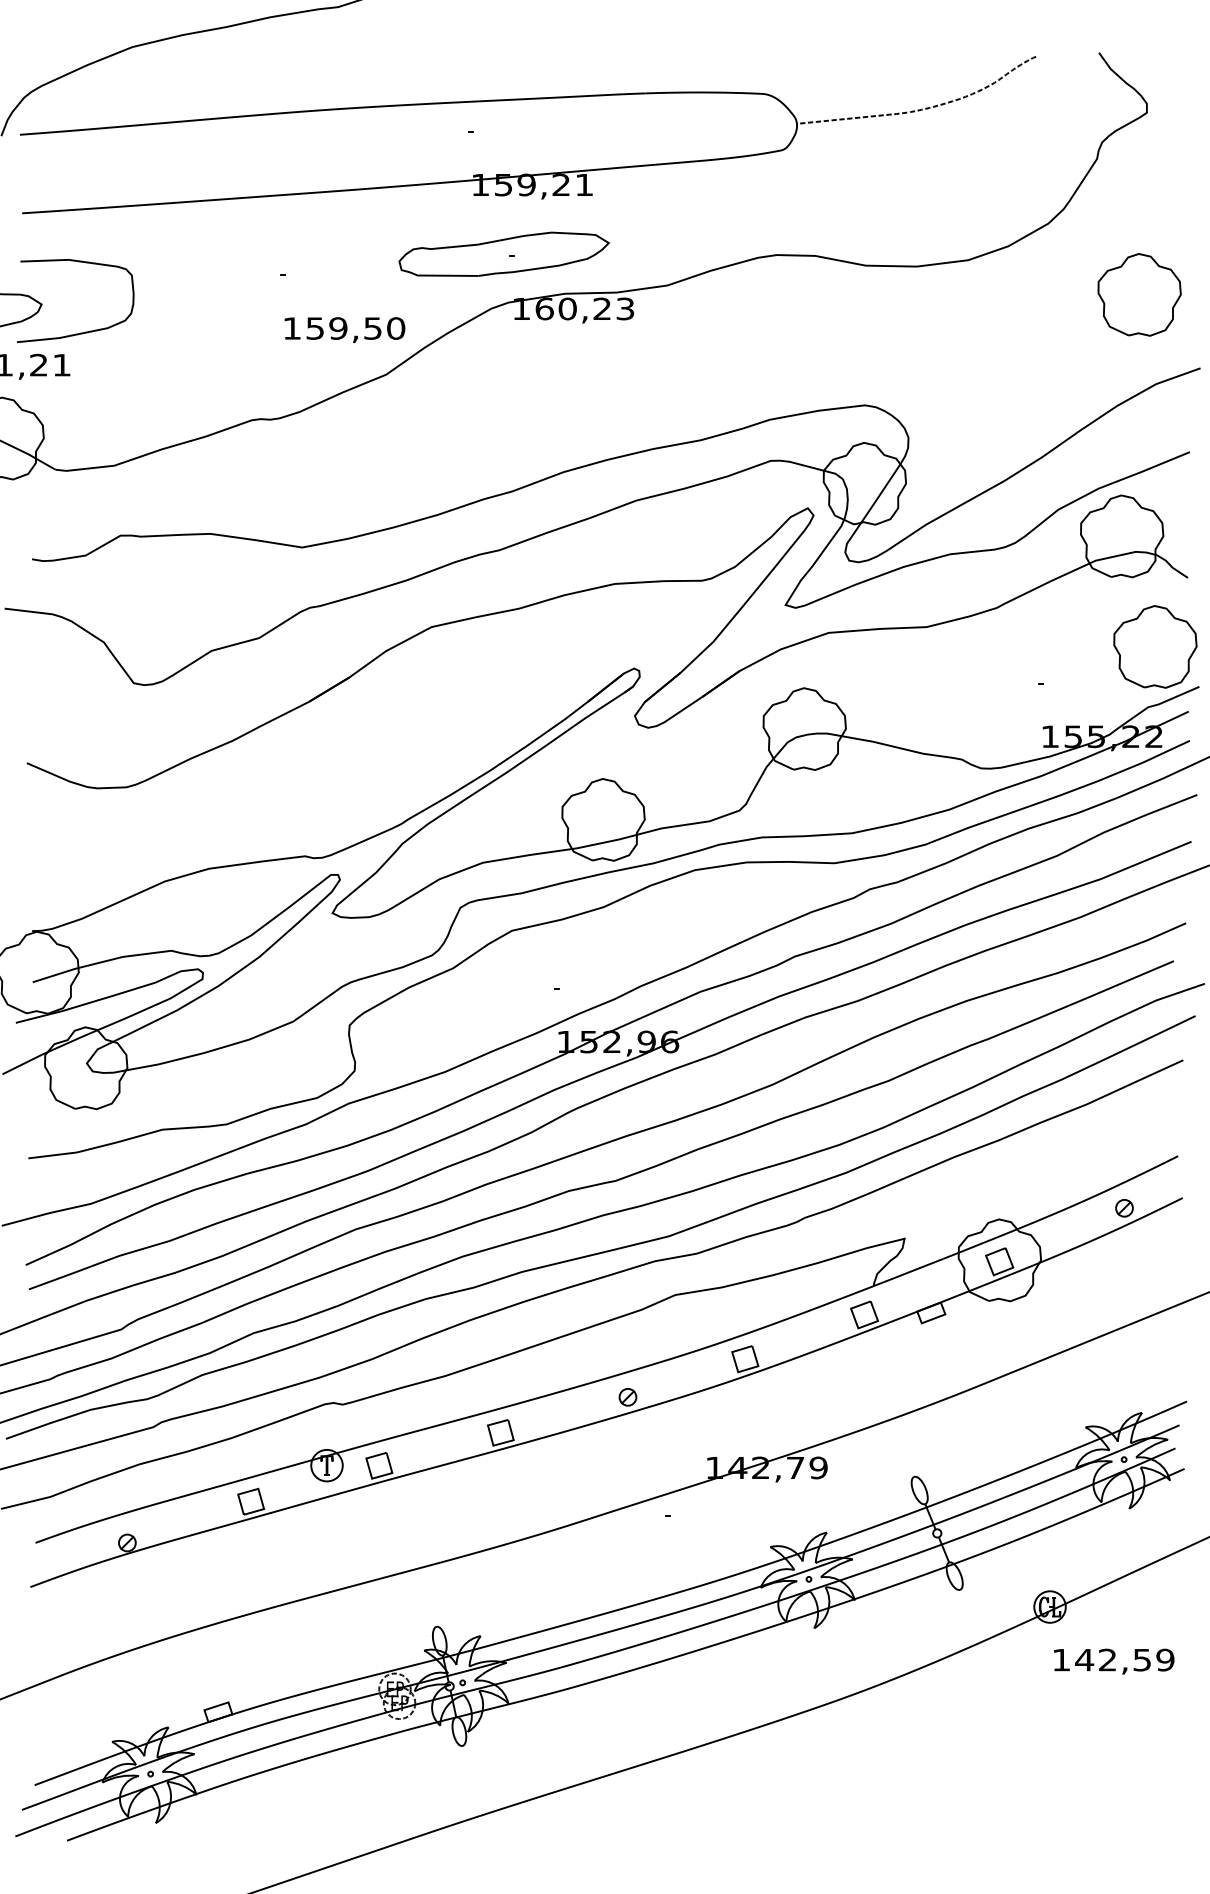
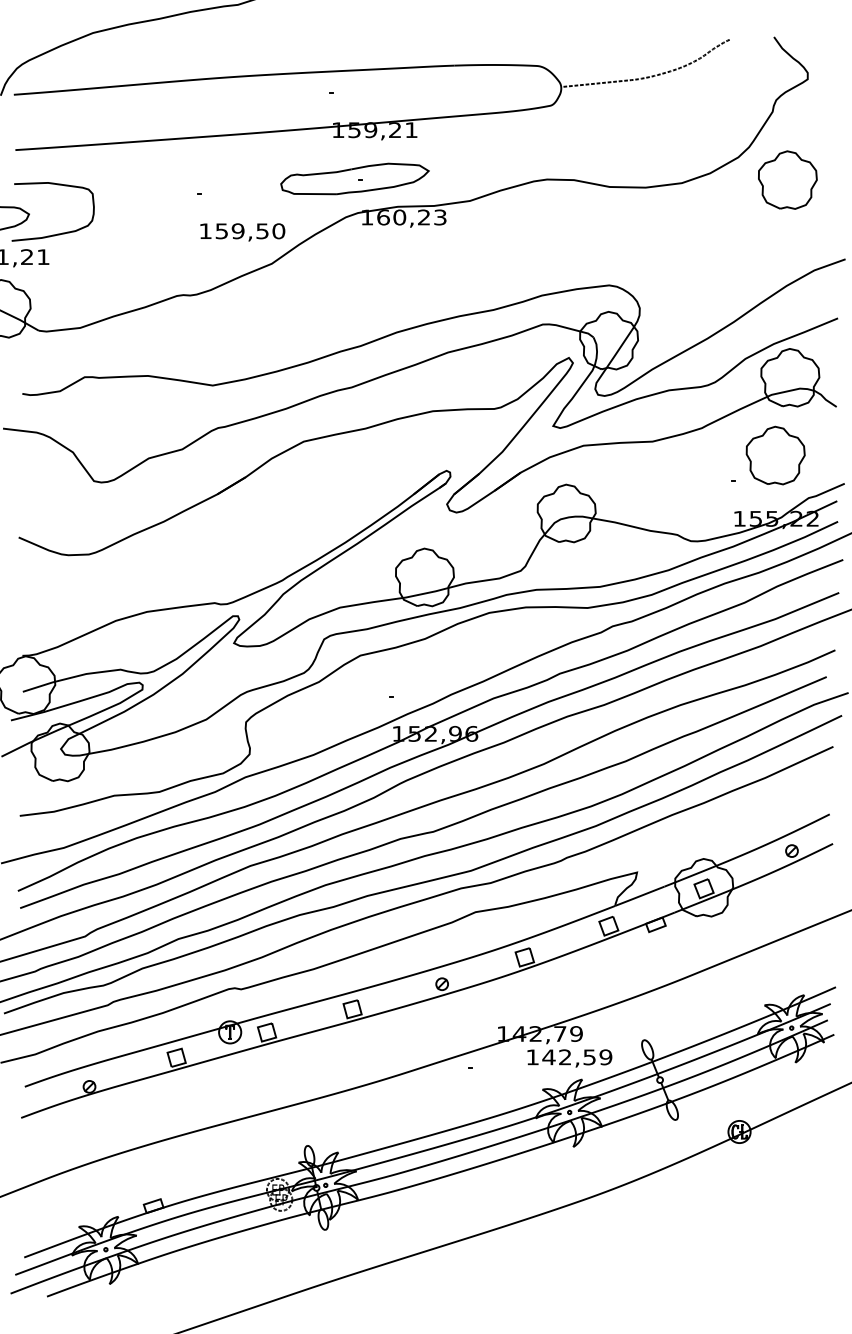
part: (1139, 294) -> (787, 179), moved
part: (1155, 646) -> (775, 455), moved
text: (1114, 1661) -> (570, 1058), moved

